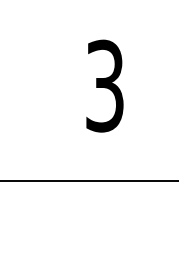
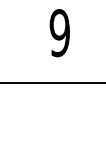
text: (104, 86) -> (59, 33), 3 -> 9

